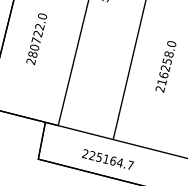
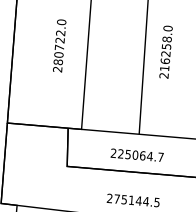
text: (36, 38) -> (59, 45), moved
text: (165, 65) -> (165, 51), moved
text: (106, 158) -> (135, 154), 225164.7 -> 225064.7

